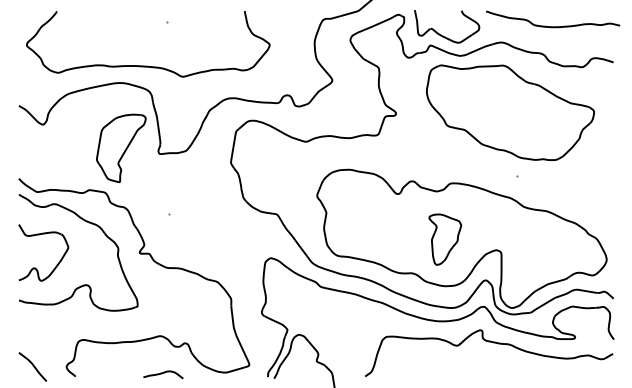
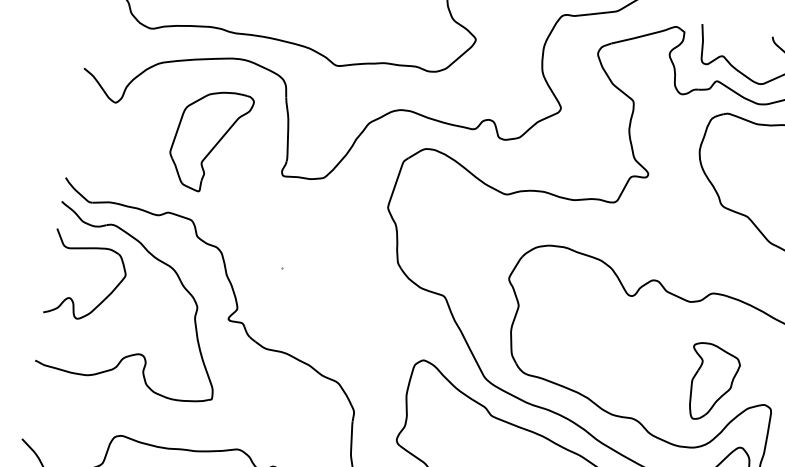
part: (121, 147) -> (210, 139), moved
part: (445, 239) -> (712, 382), moved
part: (35, 267) -> (71, 297), moved

